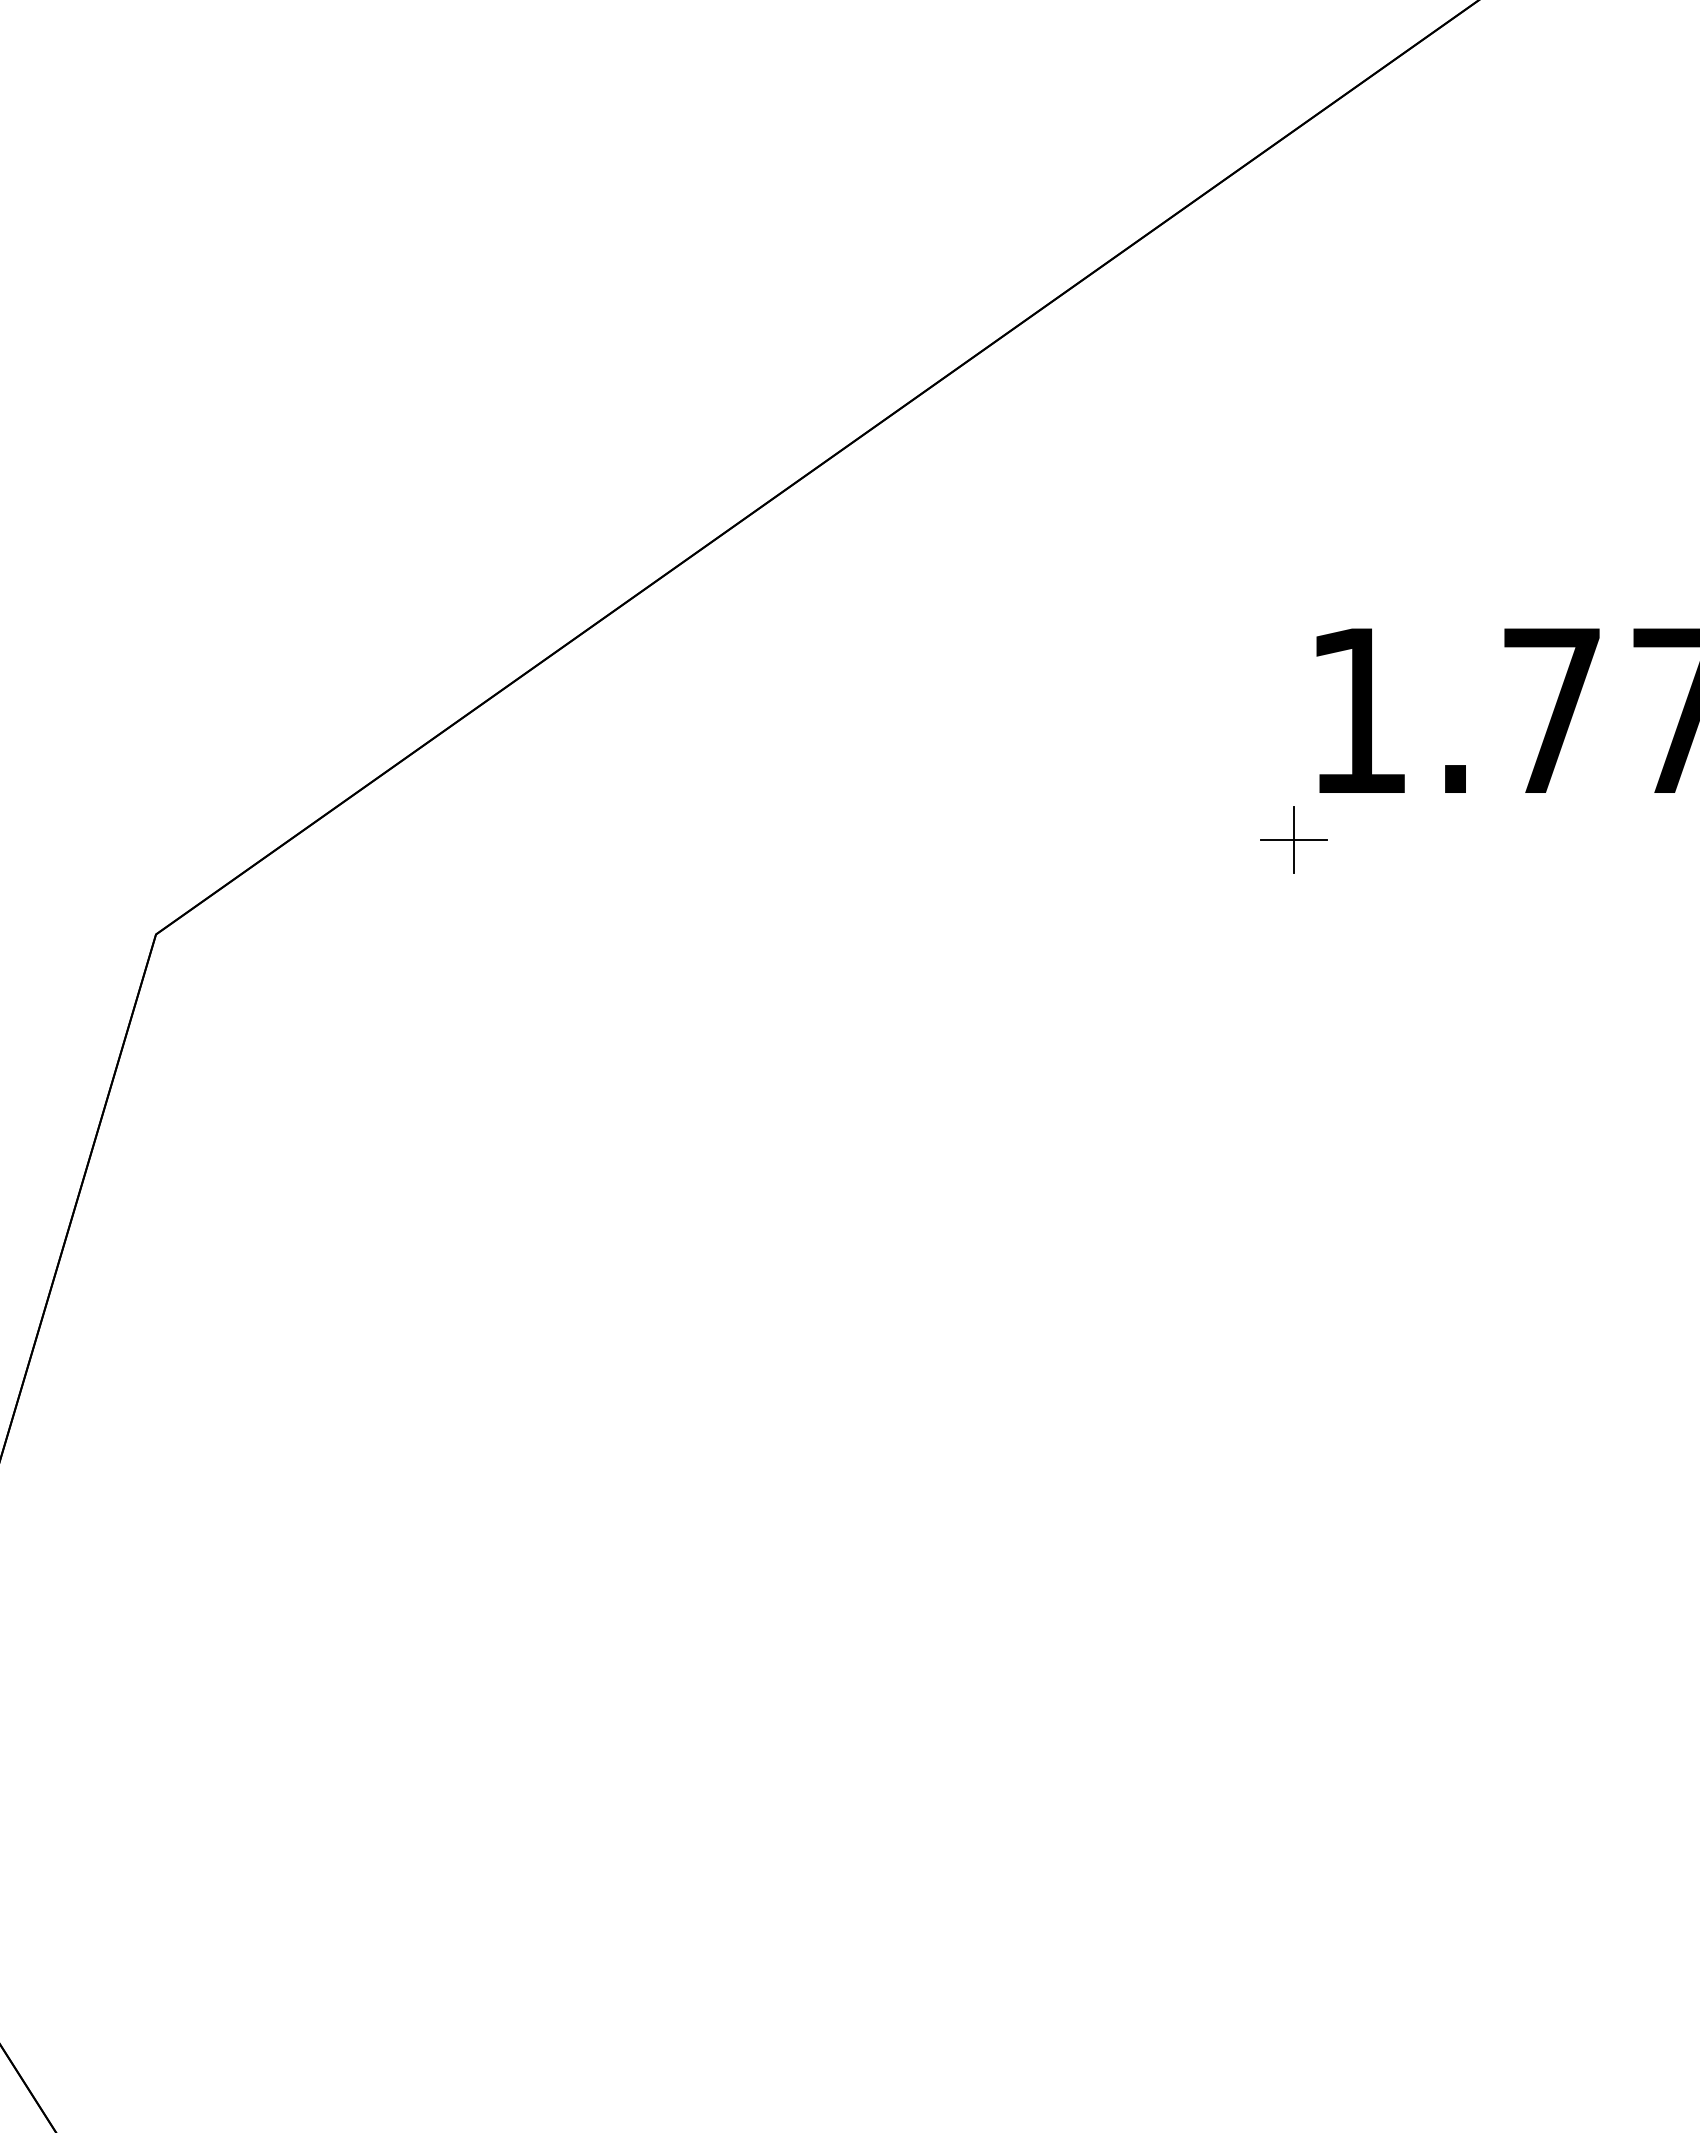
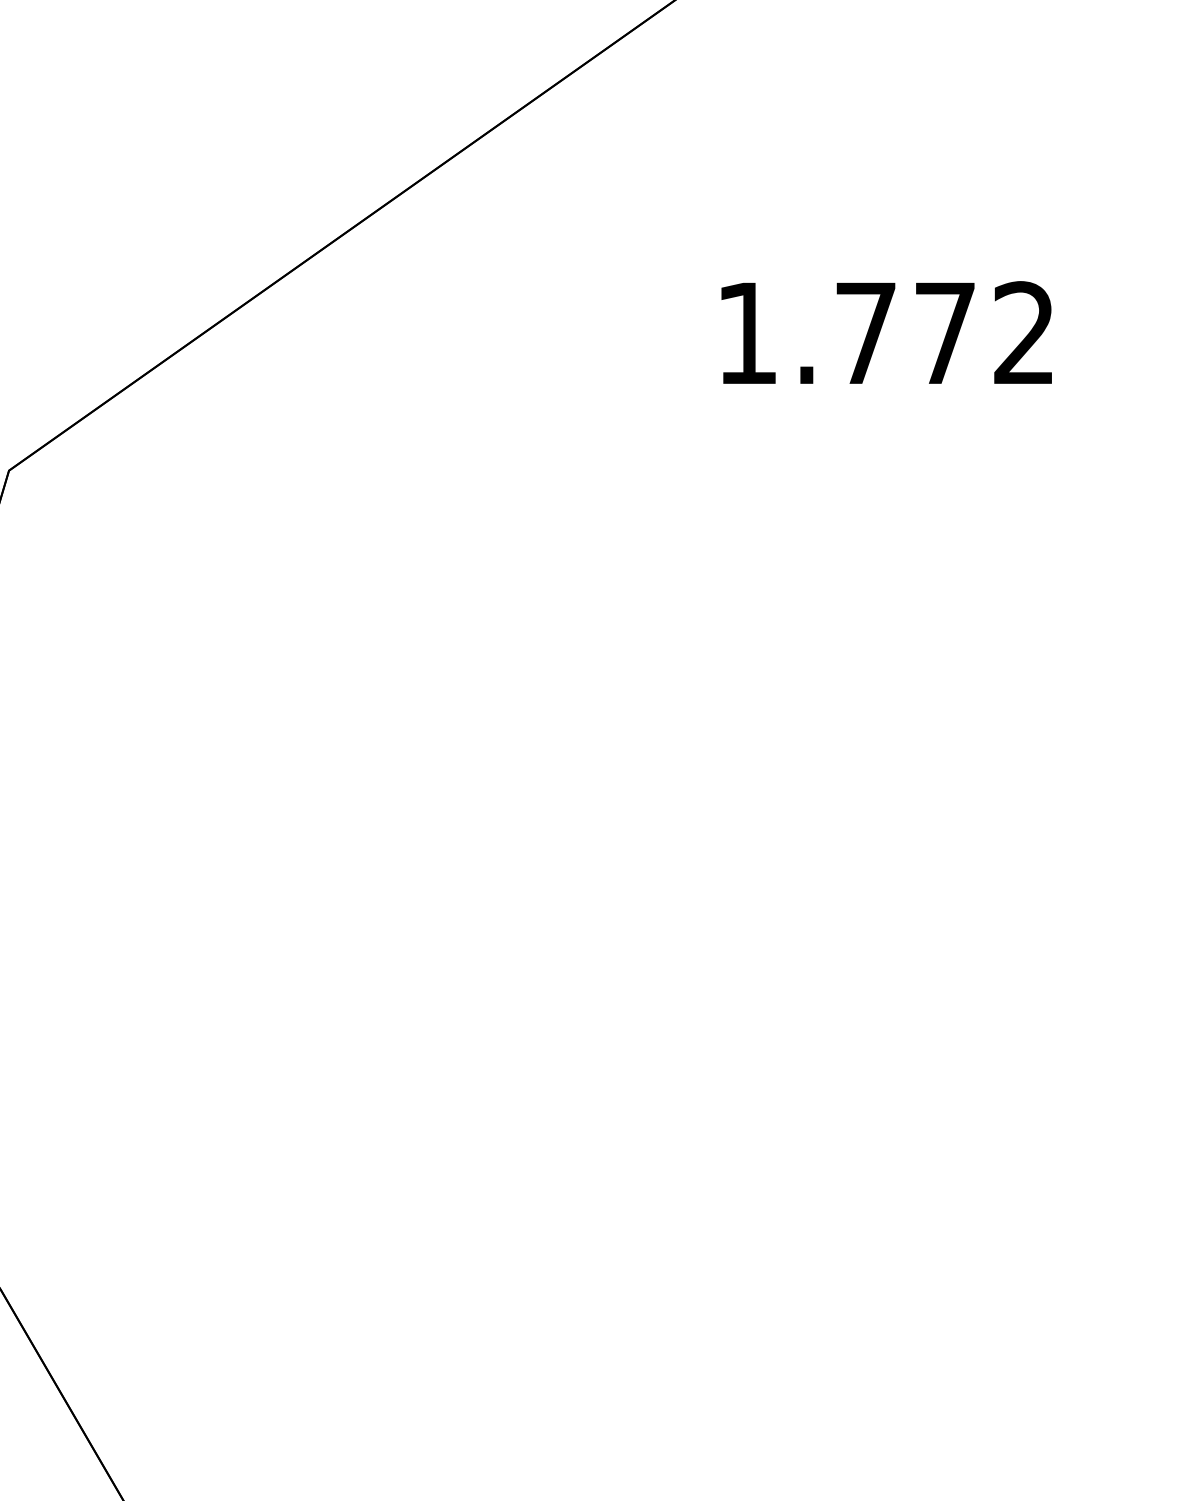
part: (1293, 839) -> (707, 412), removed

